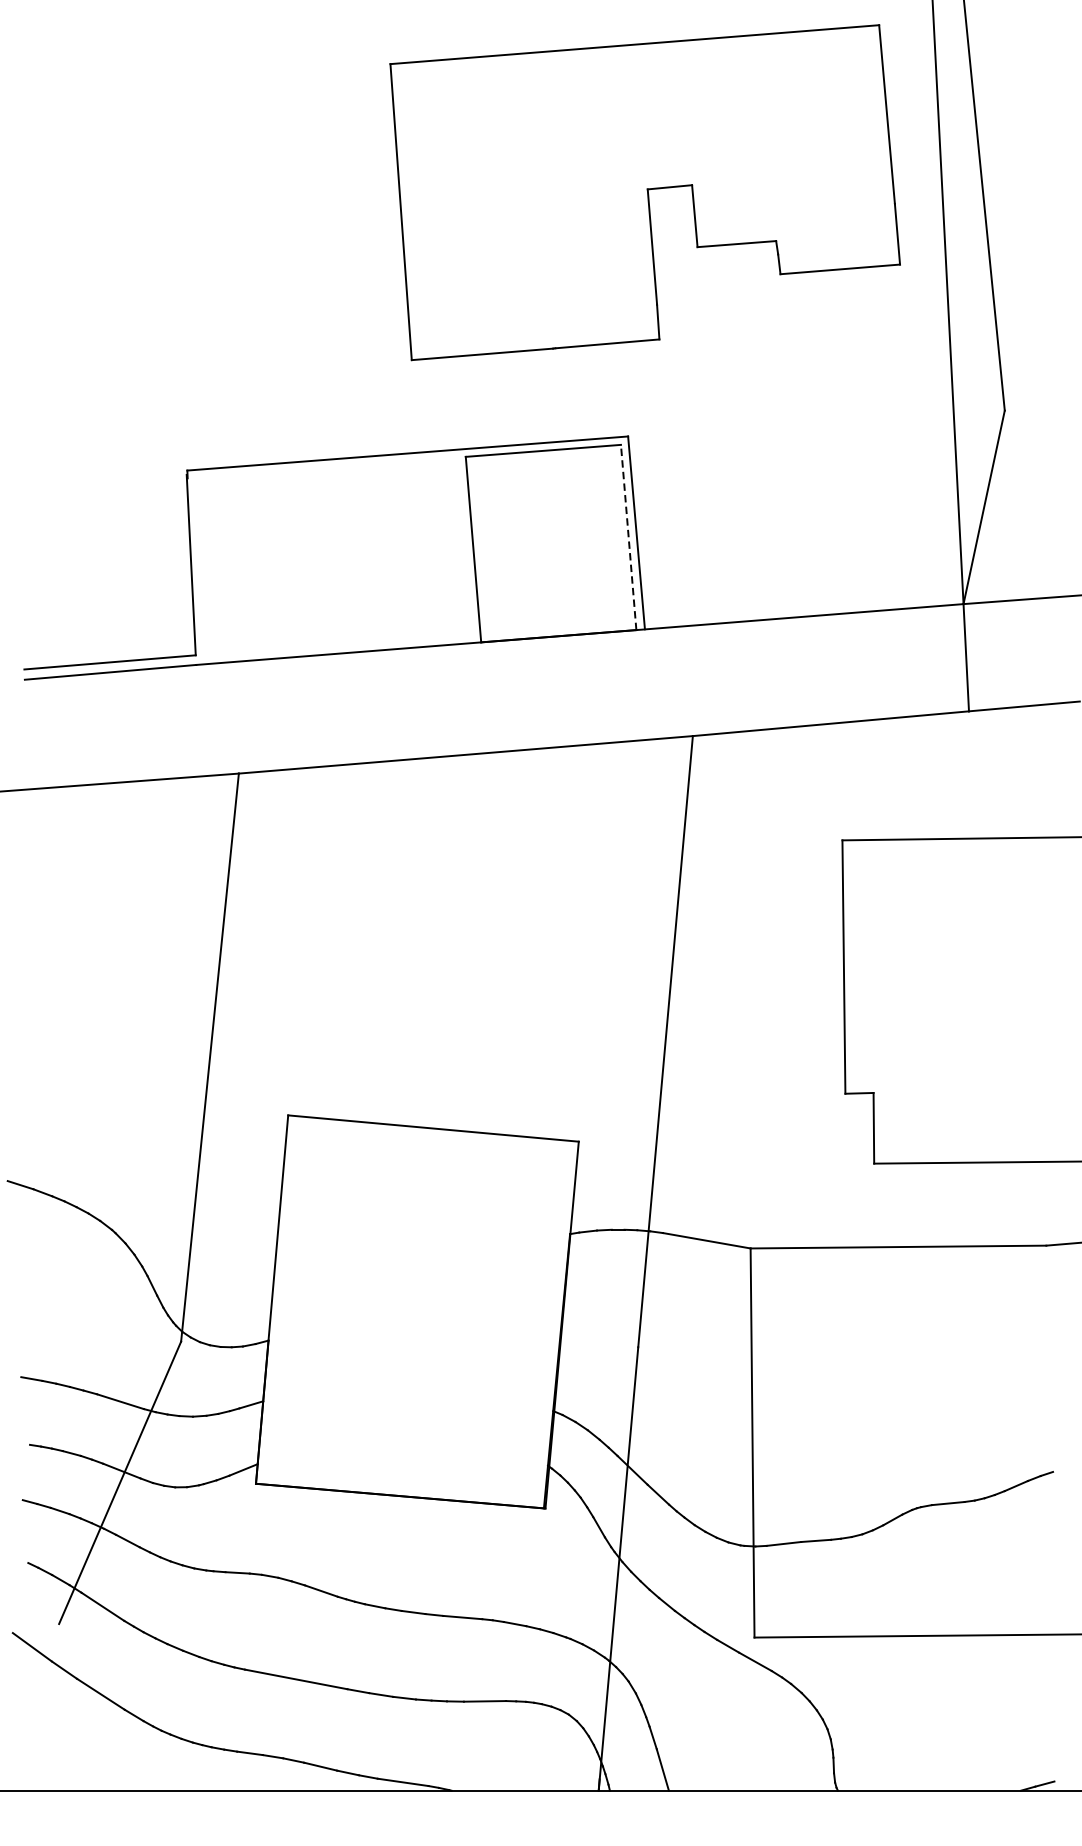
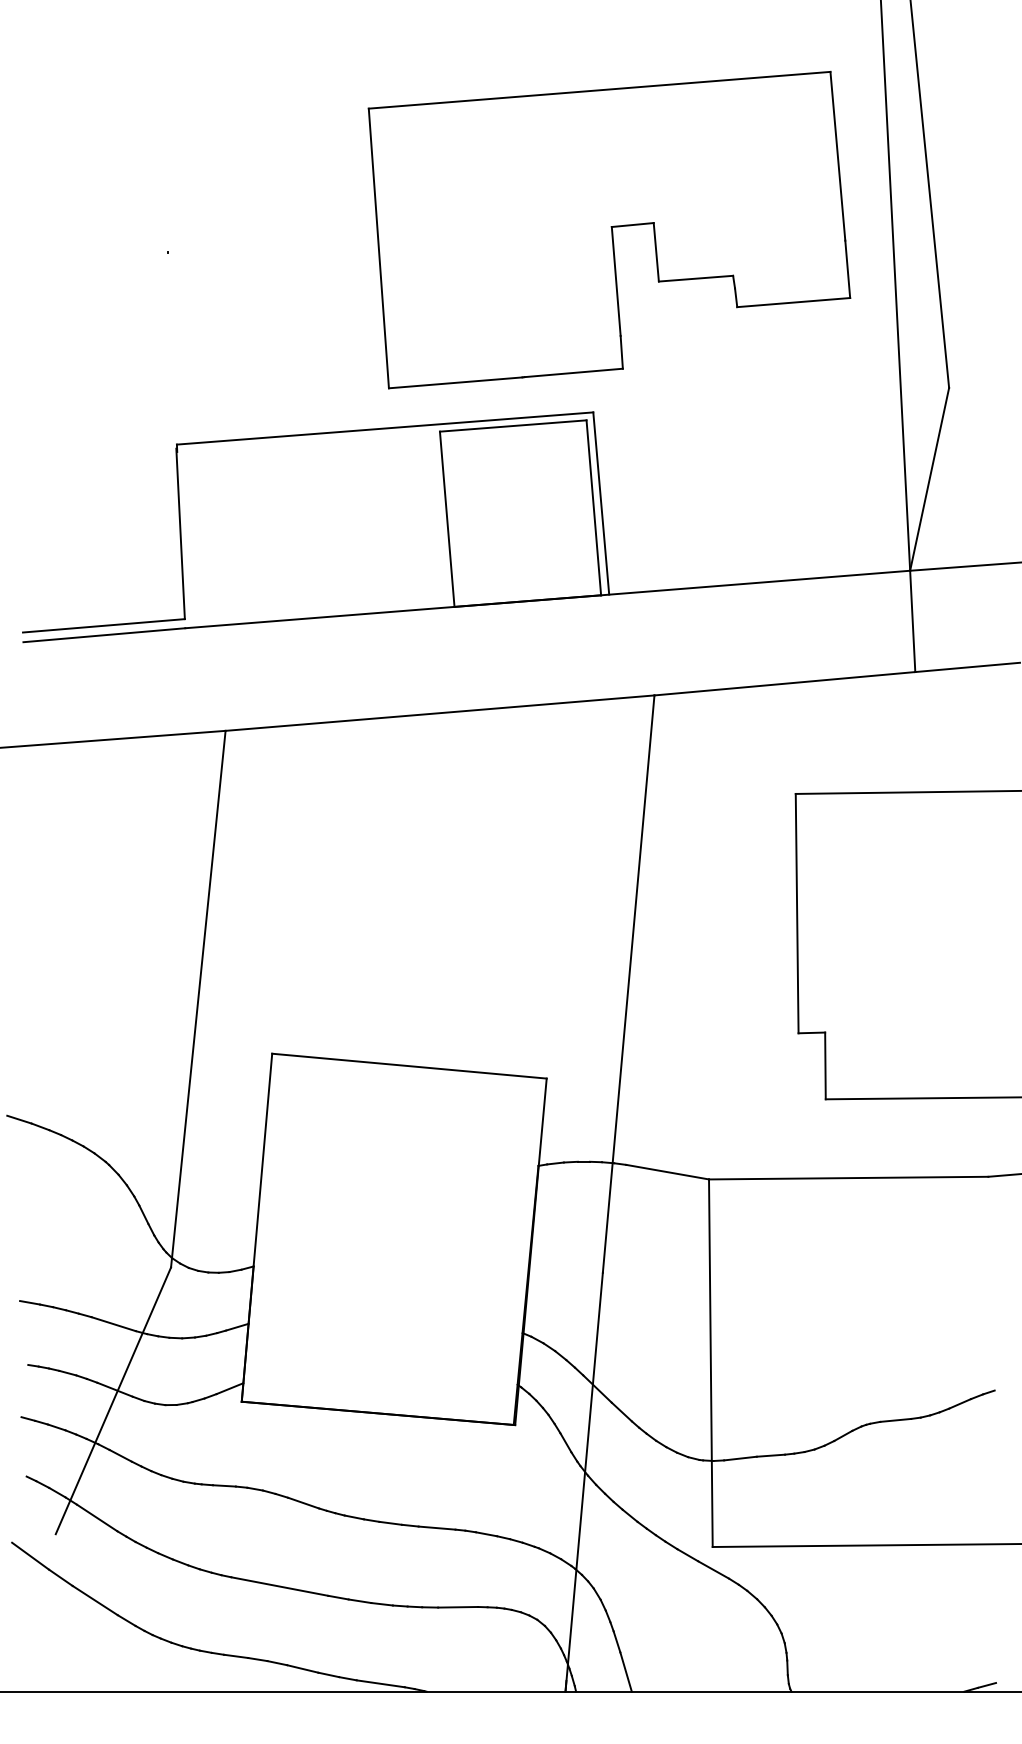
part: (645, 192) -> (609, 229), moved
line: (628, 537) -> (593, 507), dashed -> solid

